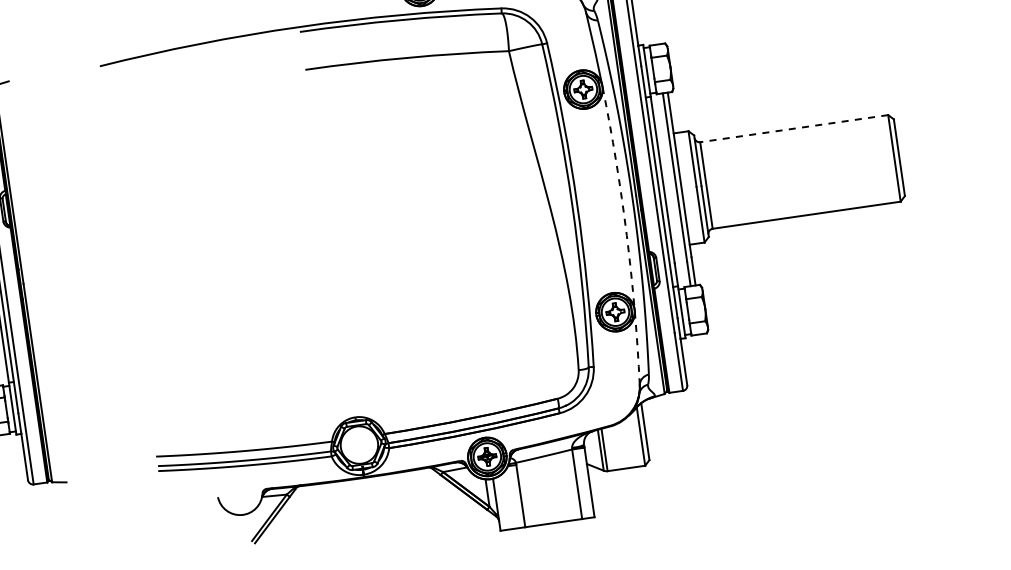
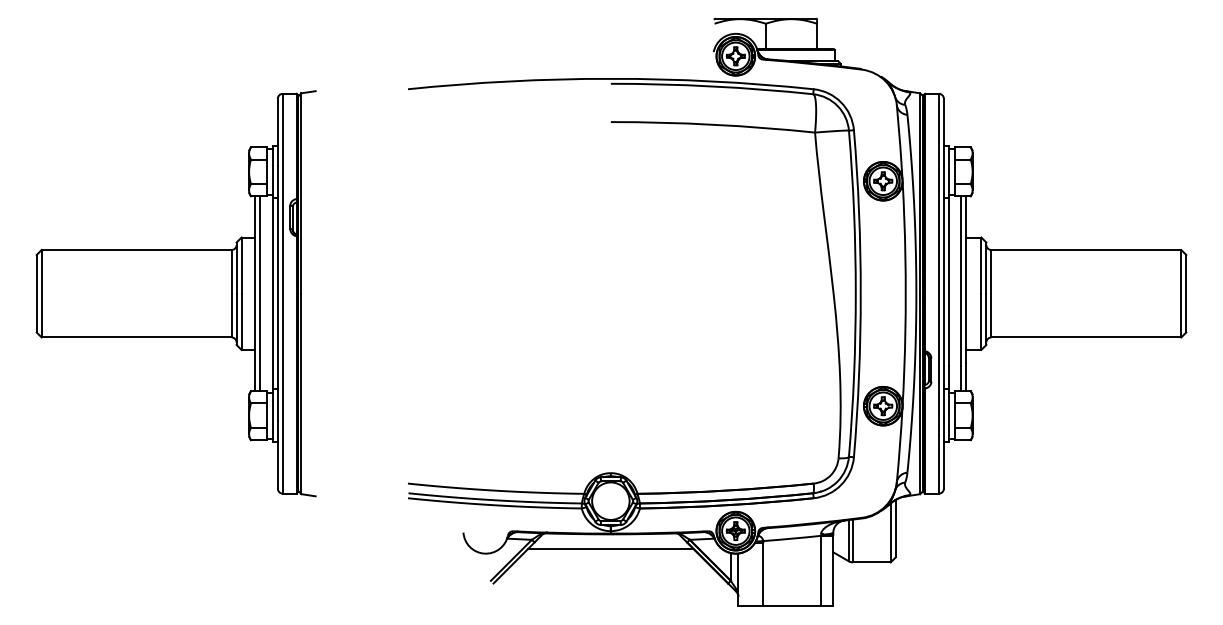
line: (794, 129) -> (1086, 250), dashed -> solid
arc: (626, 236) -> (905, 332), dashed -> solid
line: (365, 491) -> (610, 548), added

